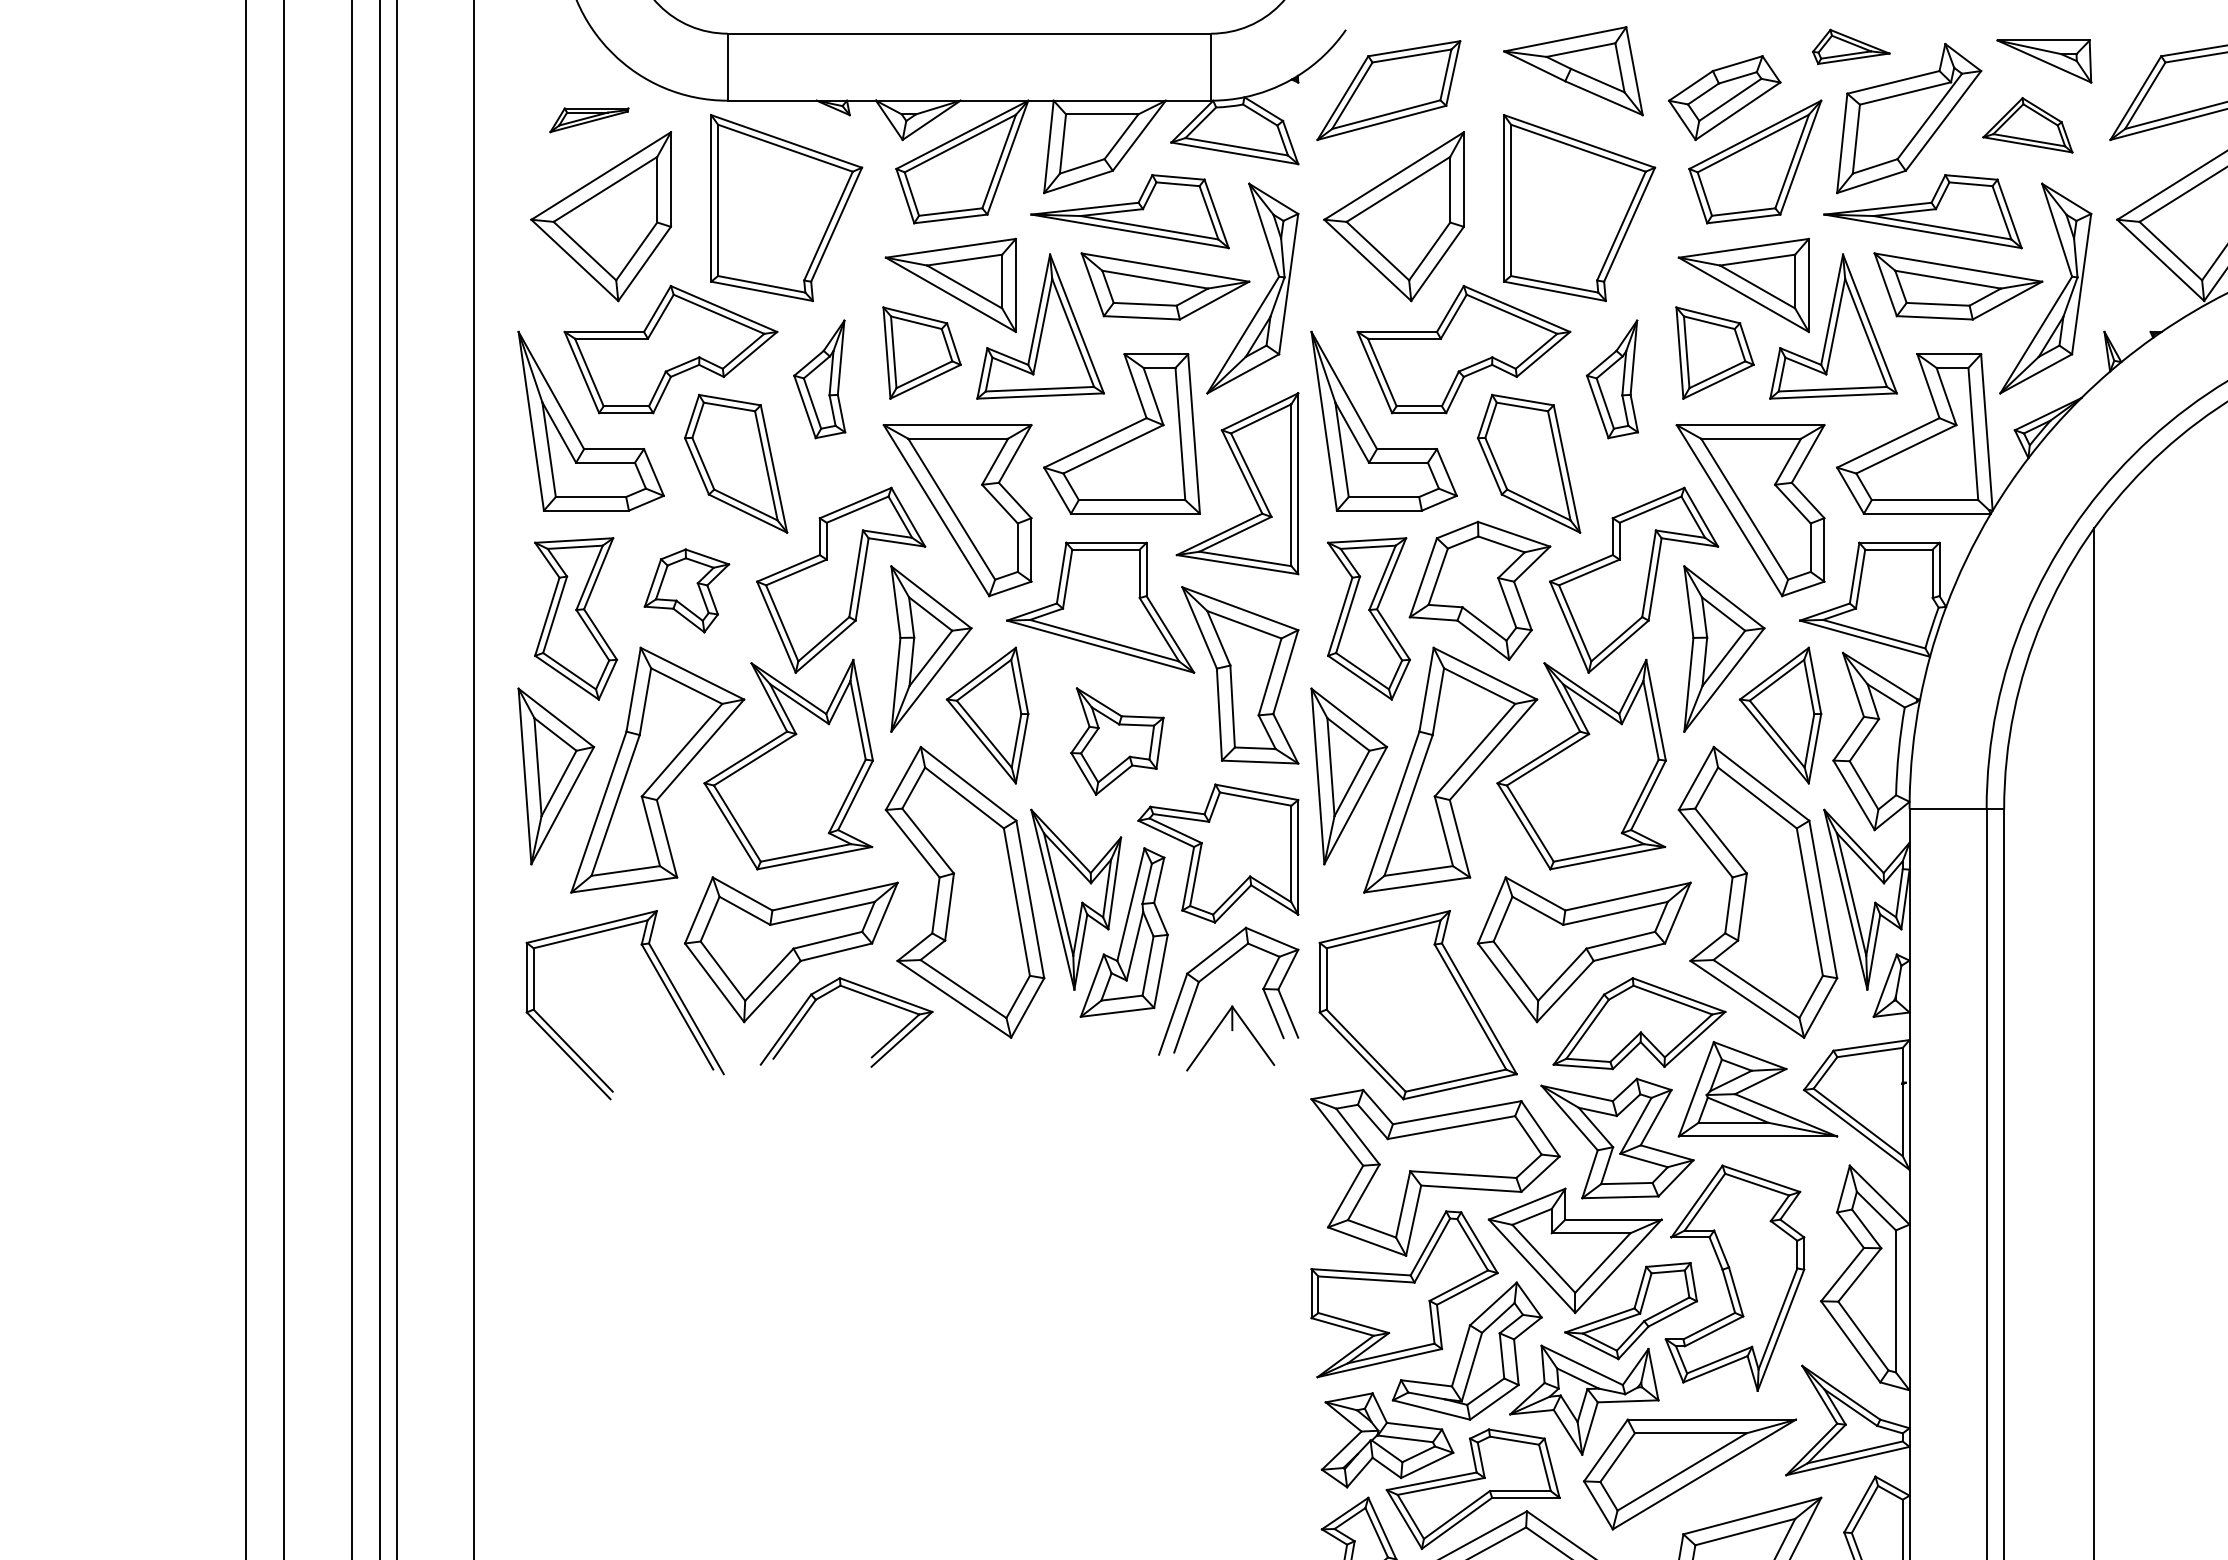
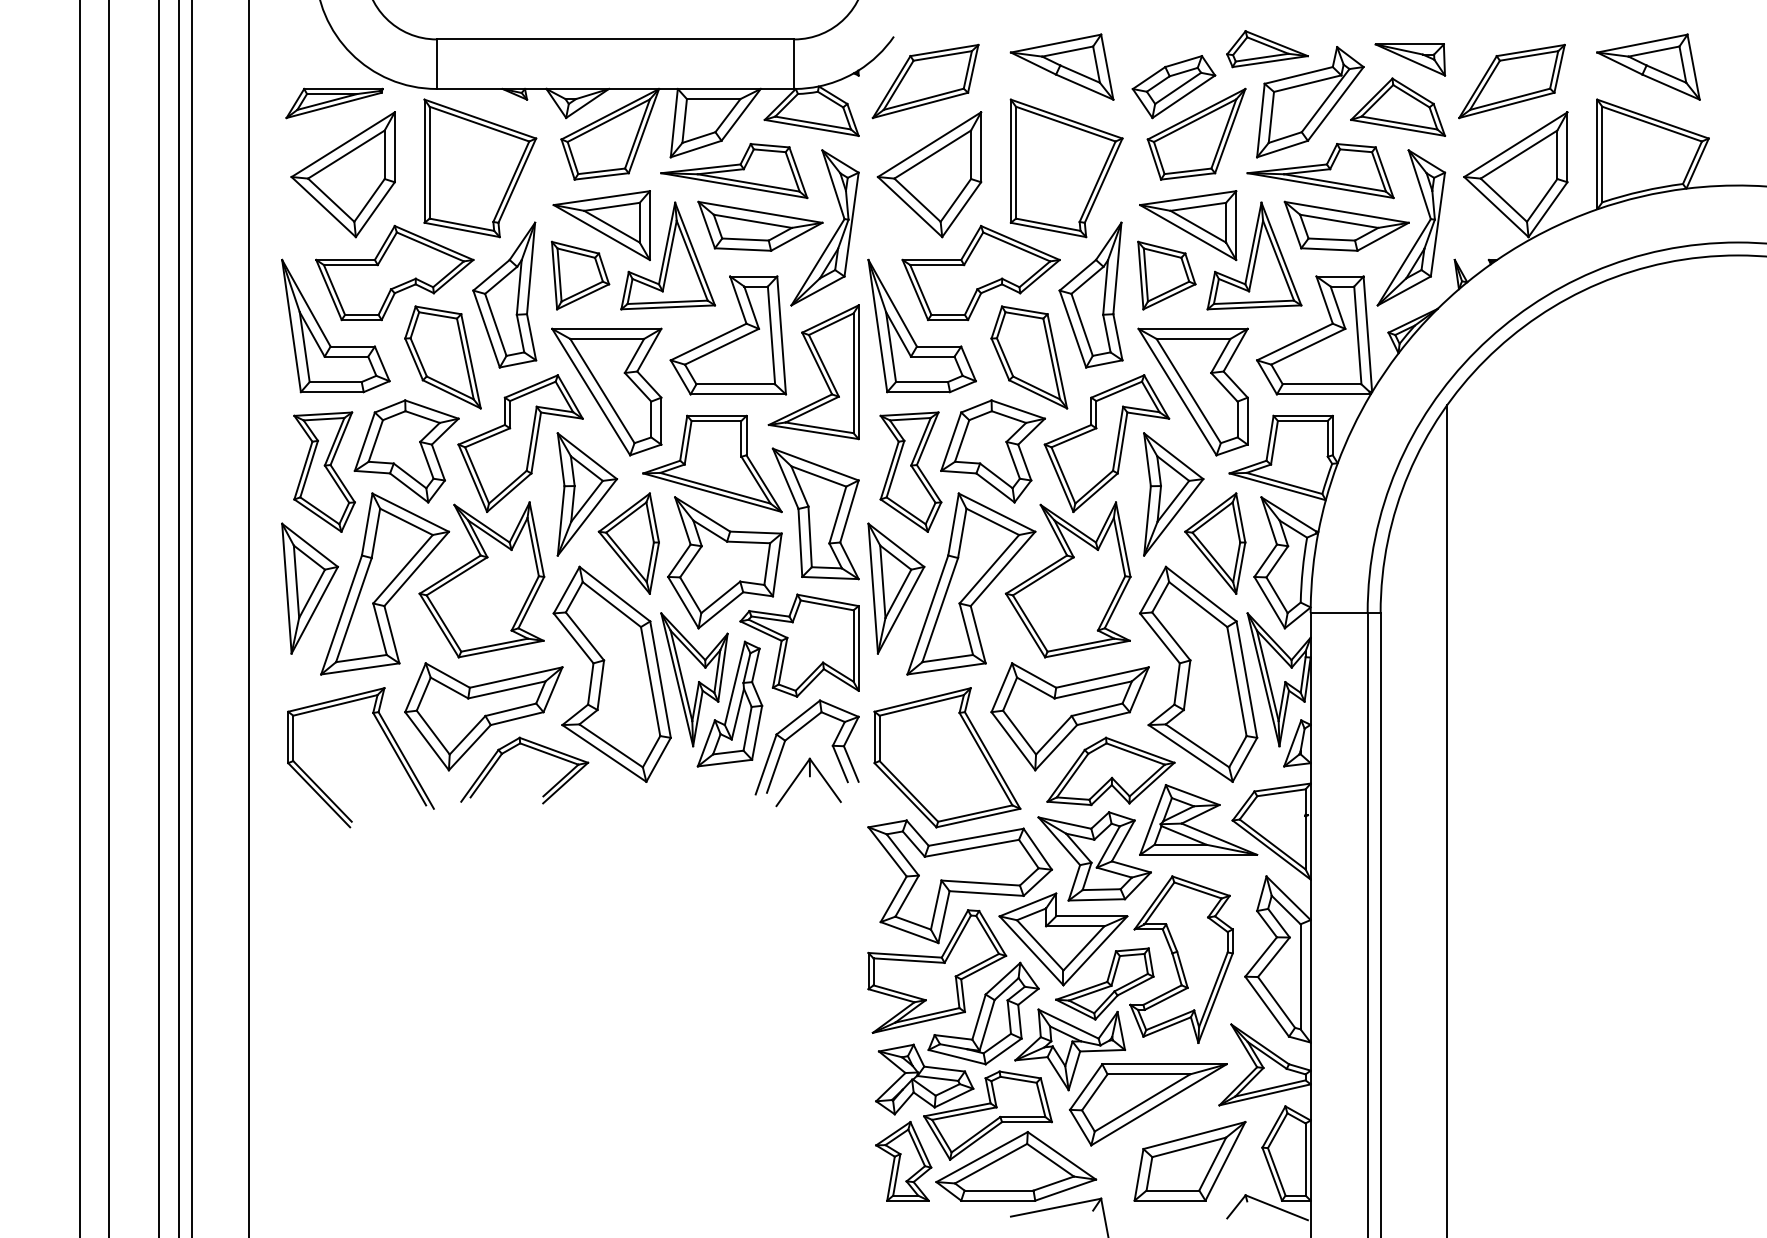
part: (1851, 47) -> (1267, 49), size x1.43
part: (589, 120) -> (334, 103), size x1.67
part: (2028, 124) -> (1398, 106), size x1.43
part: (819, 378) -> (504, 294), size x1.67
part: (1611, 378) -> (1090, 294), size x1.67
part: (686, 590) -> (406, 451), size x1.67
part: (1116, 741) -> (724, 562), size x1.67

